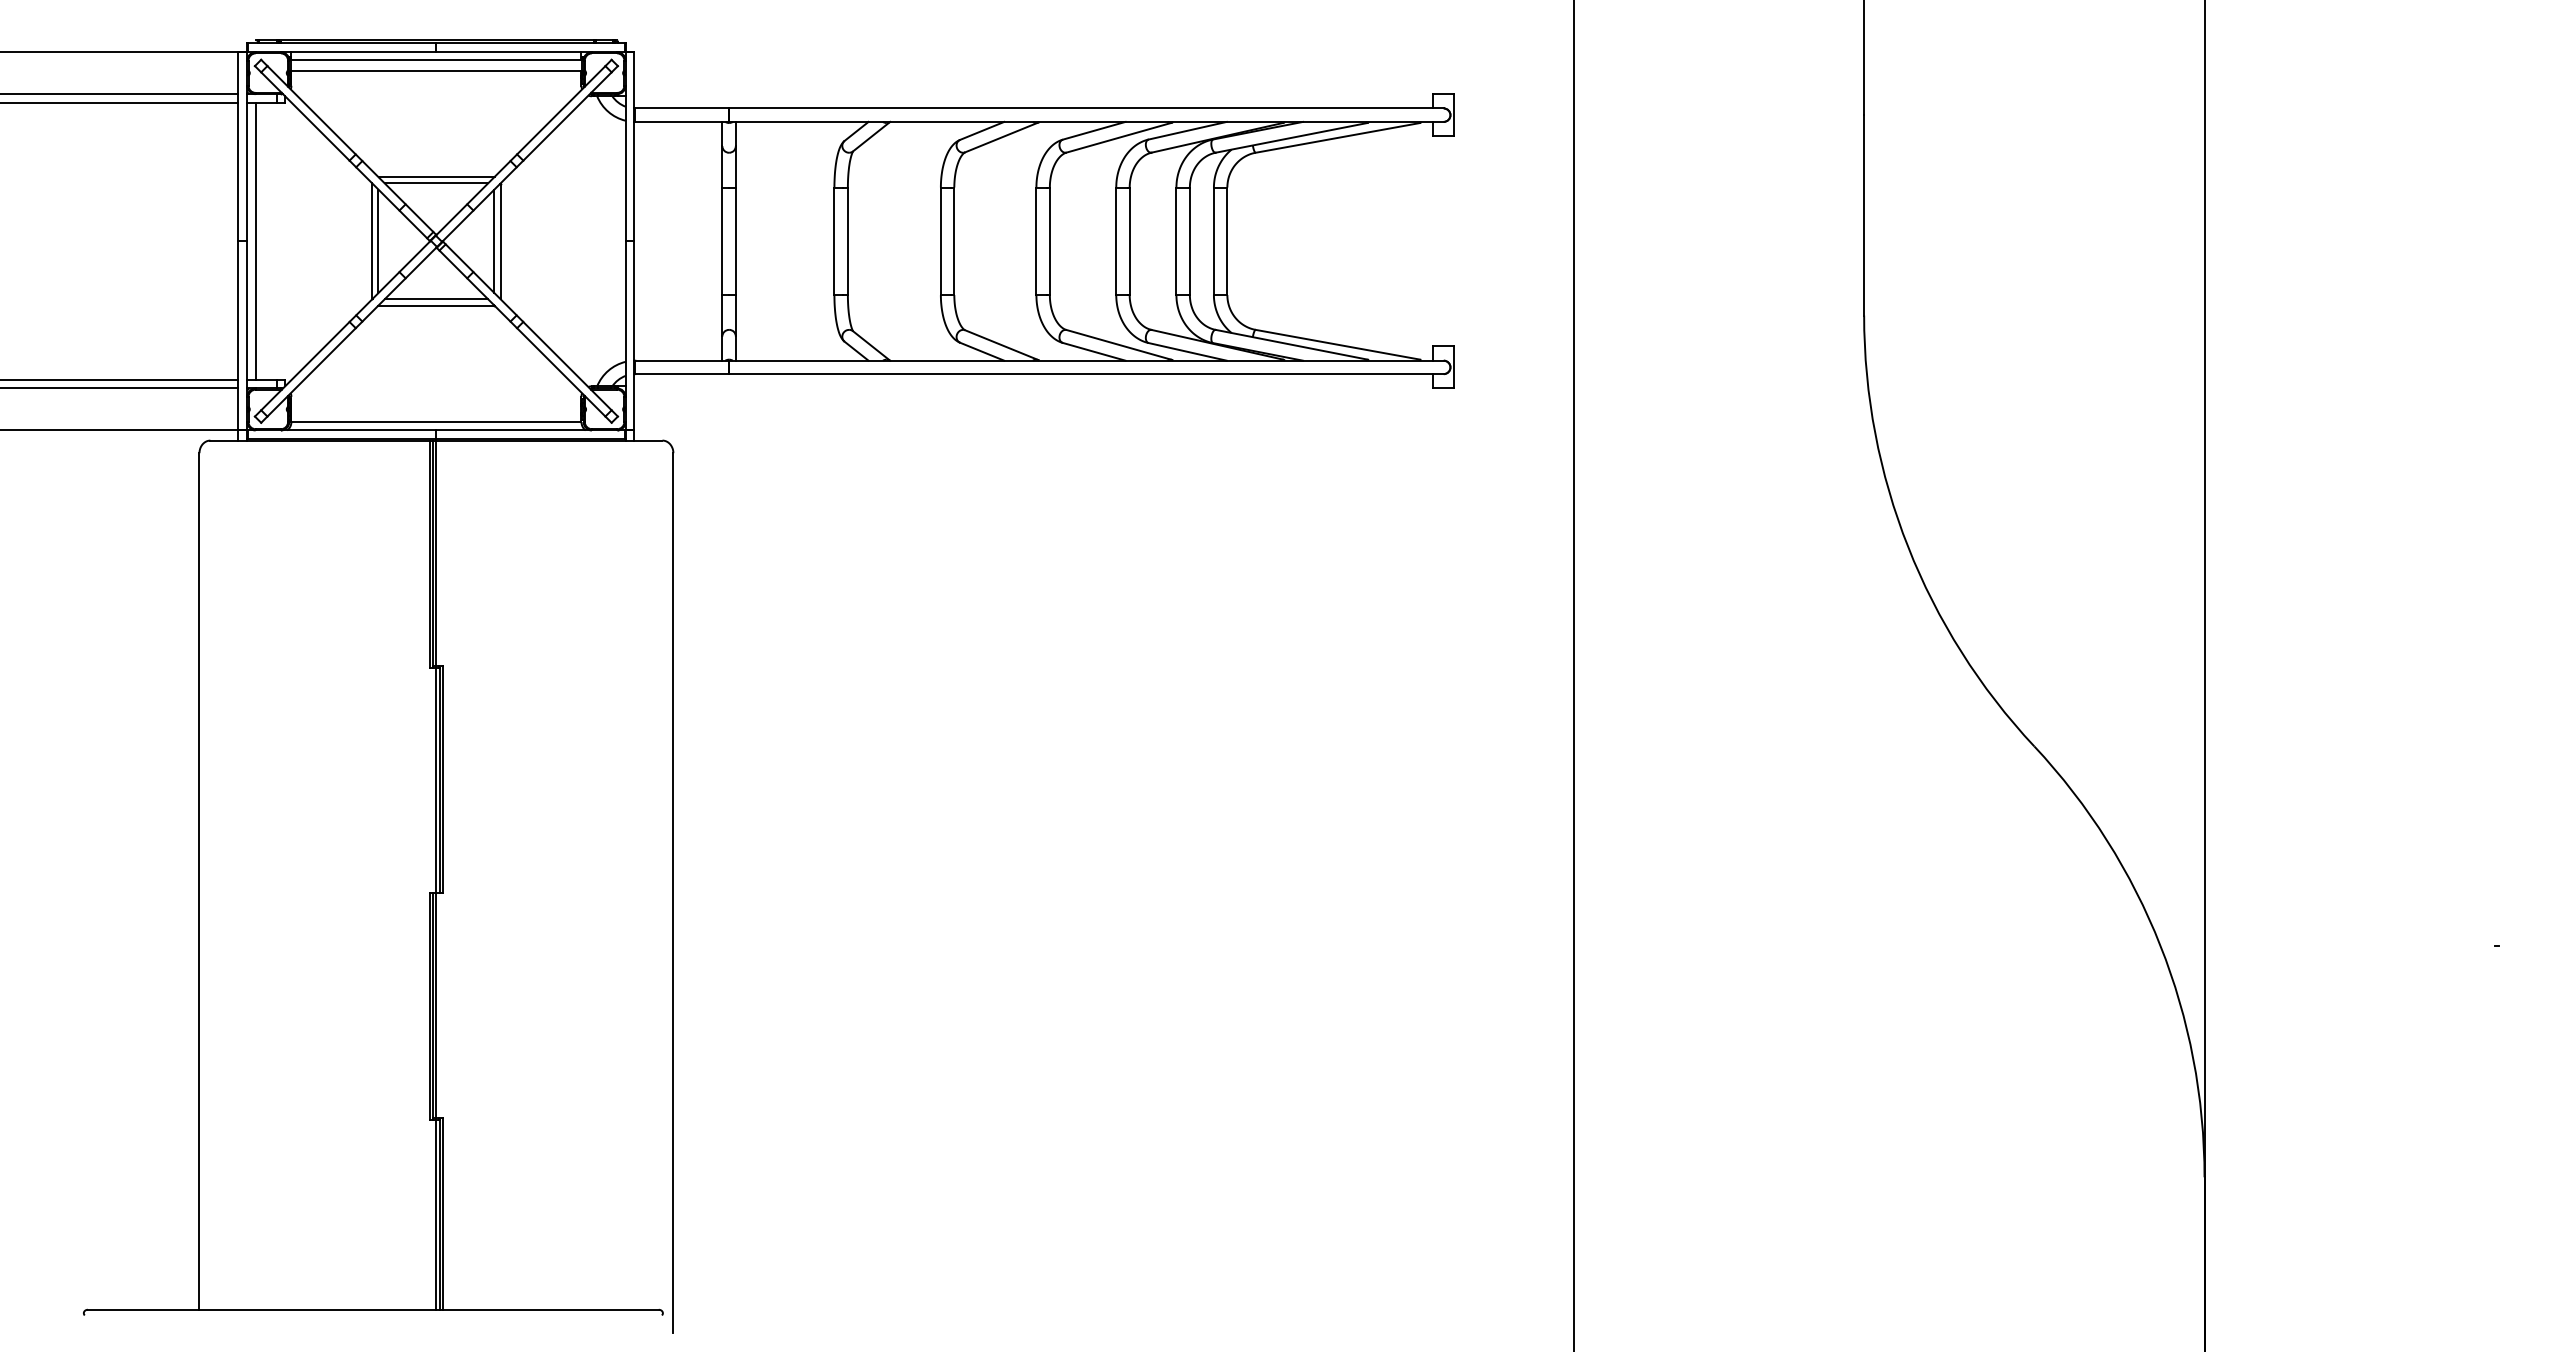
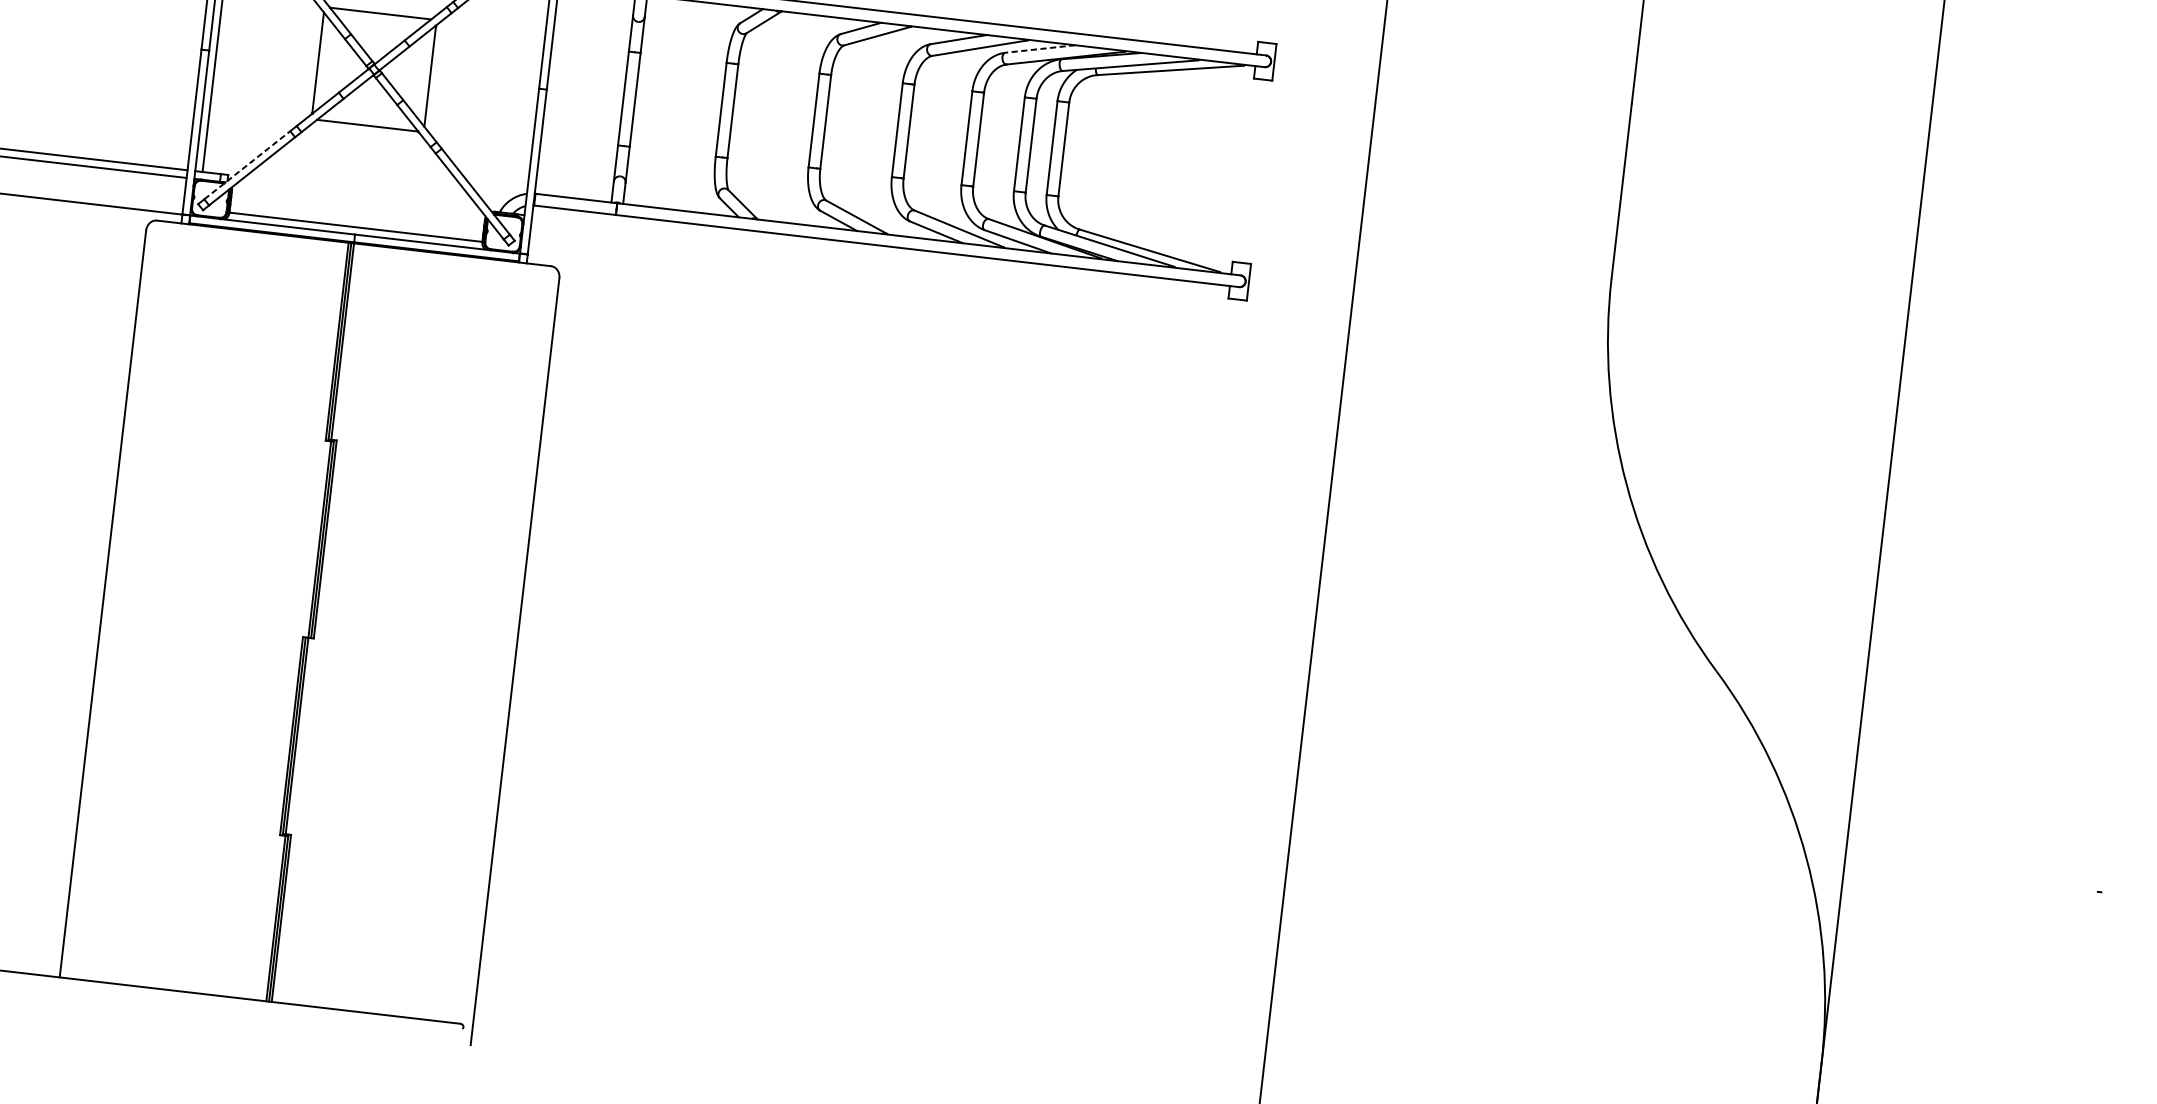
line: (1187, 130) -> (1040, 48), solid -> dashed
line: (436, 183) -> (380, 19), removed
line: (378, 241) -> (323, 63), removed
line: (494, 241) -> (424, 75), removed
line: (436, 299) -> (368, 120), removed
line: (305, 365) -> (247, 164), solid -> dashed

